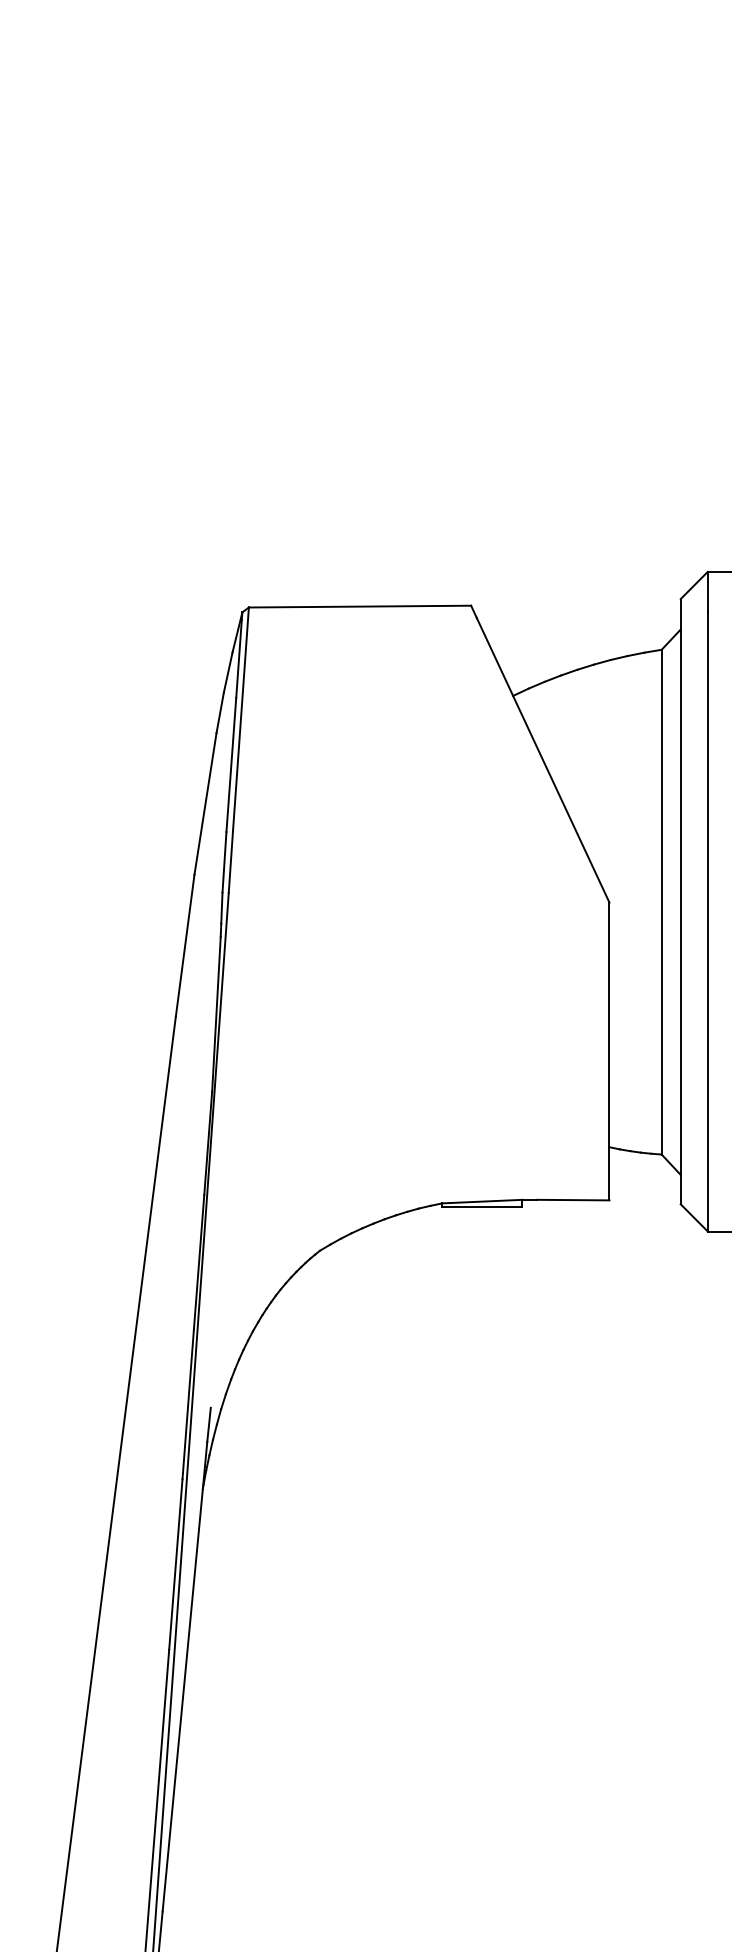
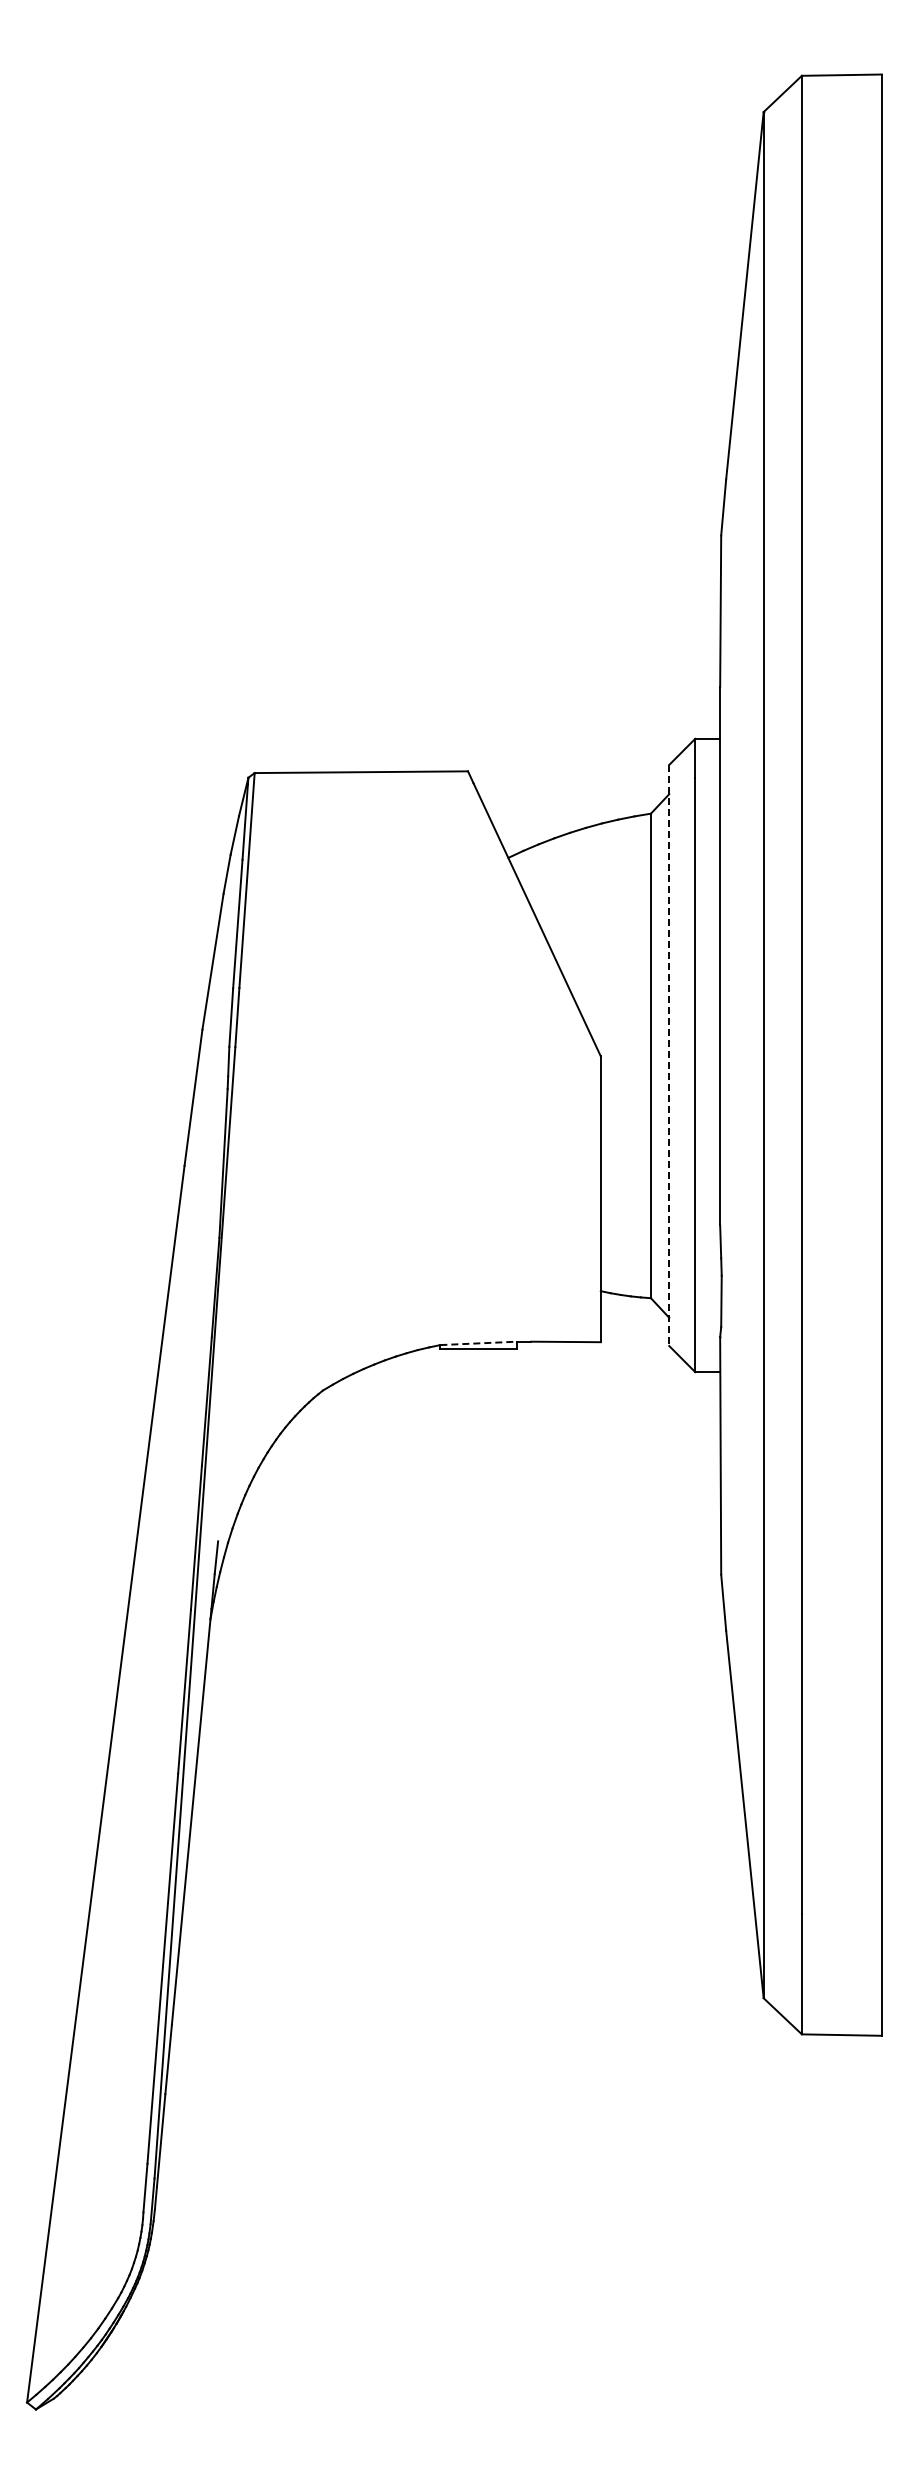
line: (681, 901) -> (669, 1055), solid -> dashed
line: (483, 1201) -> (479, 1343), solid -> dashed

